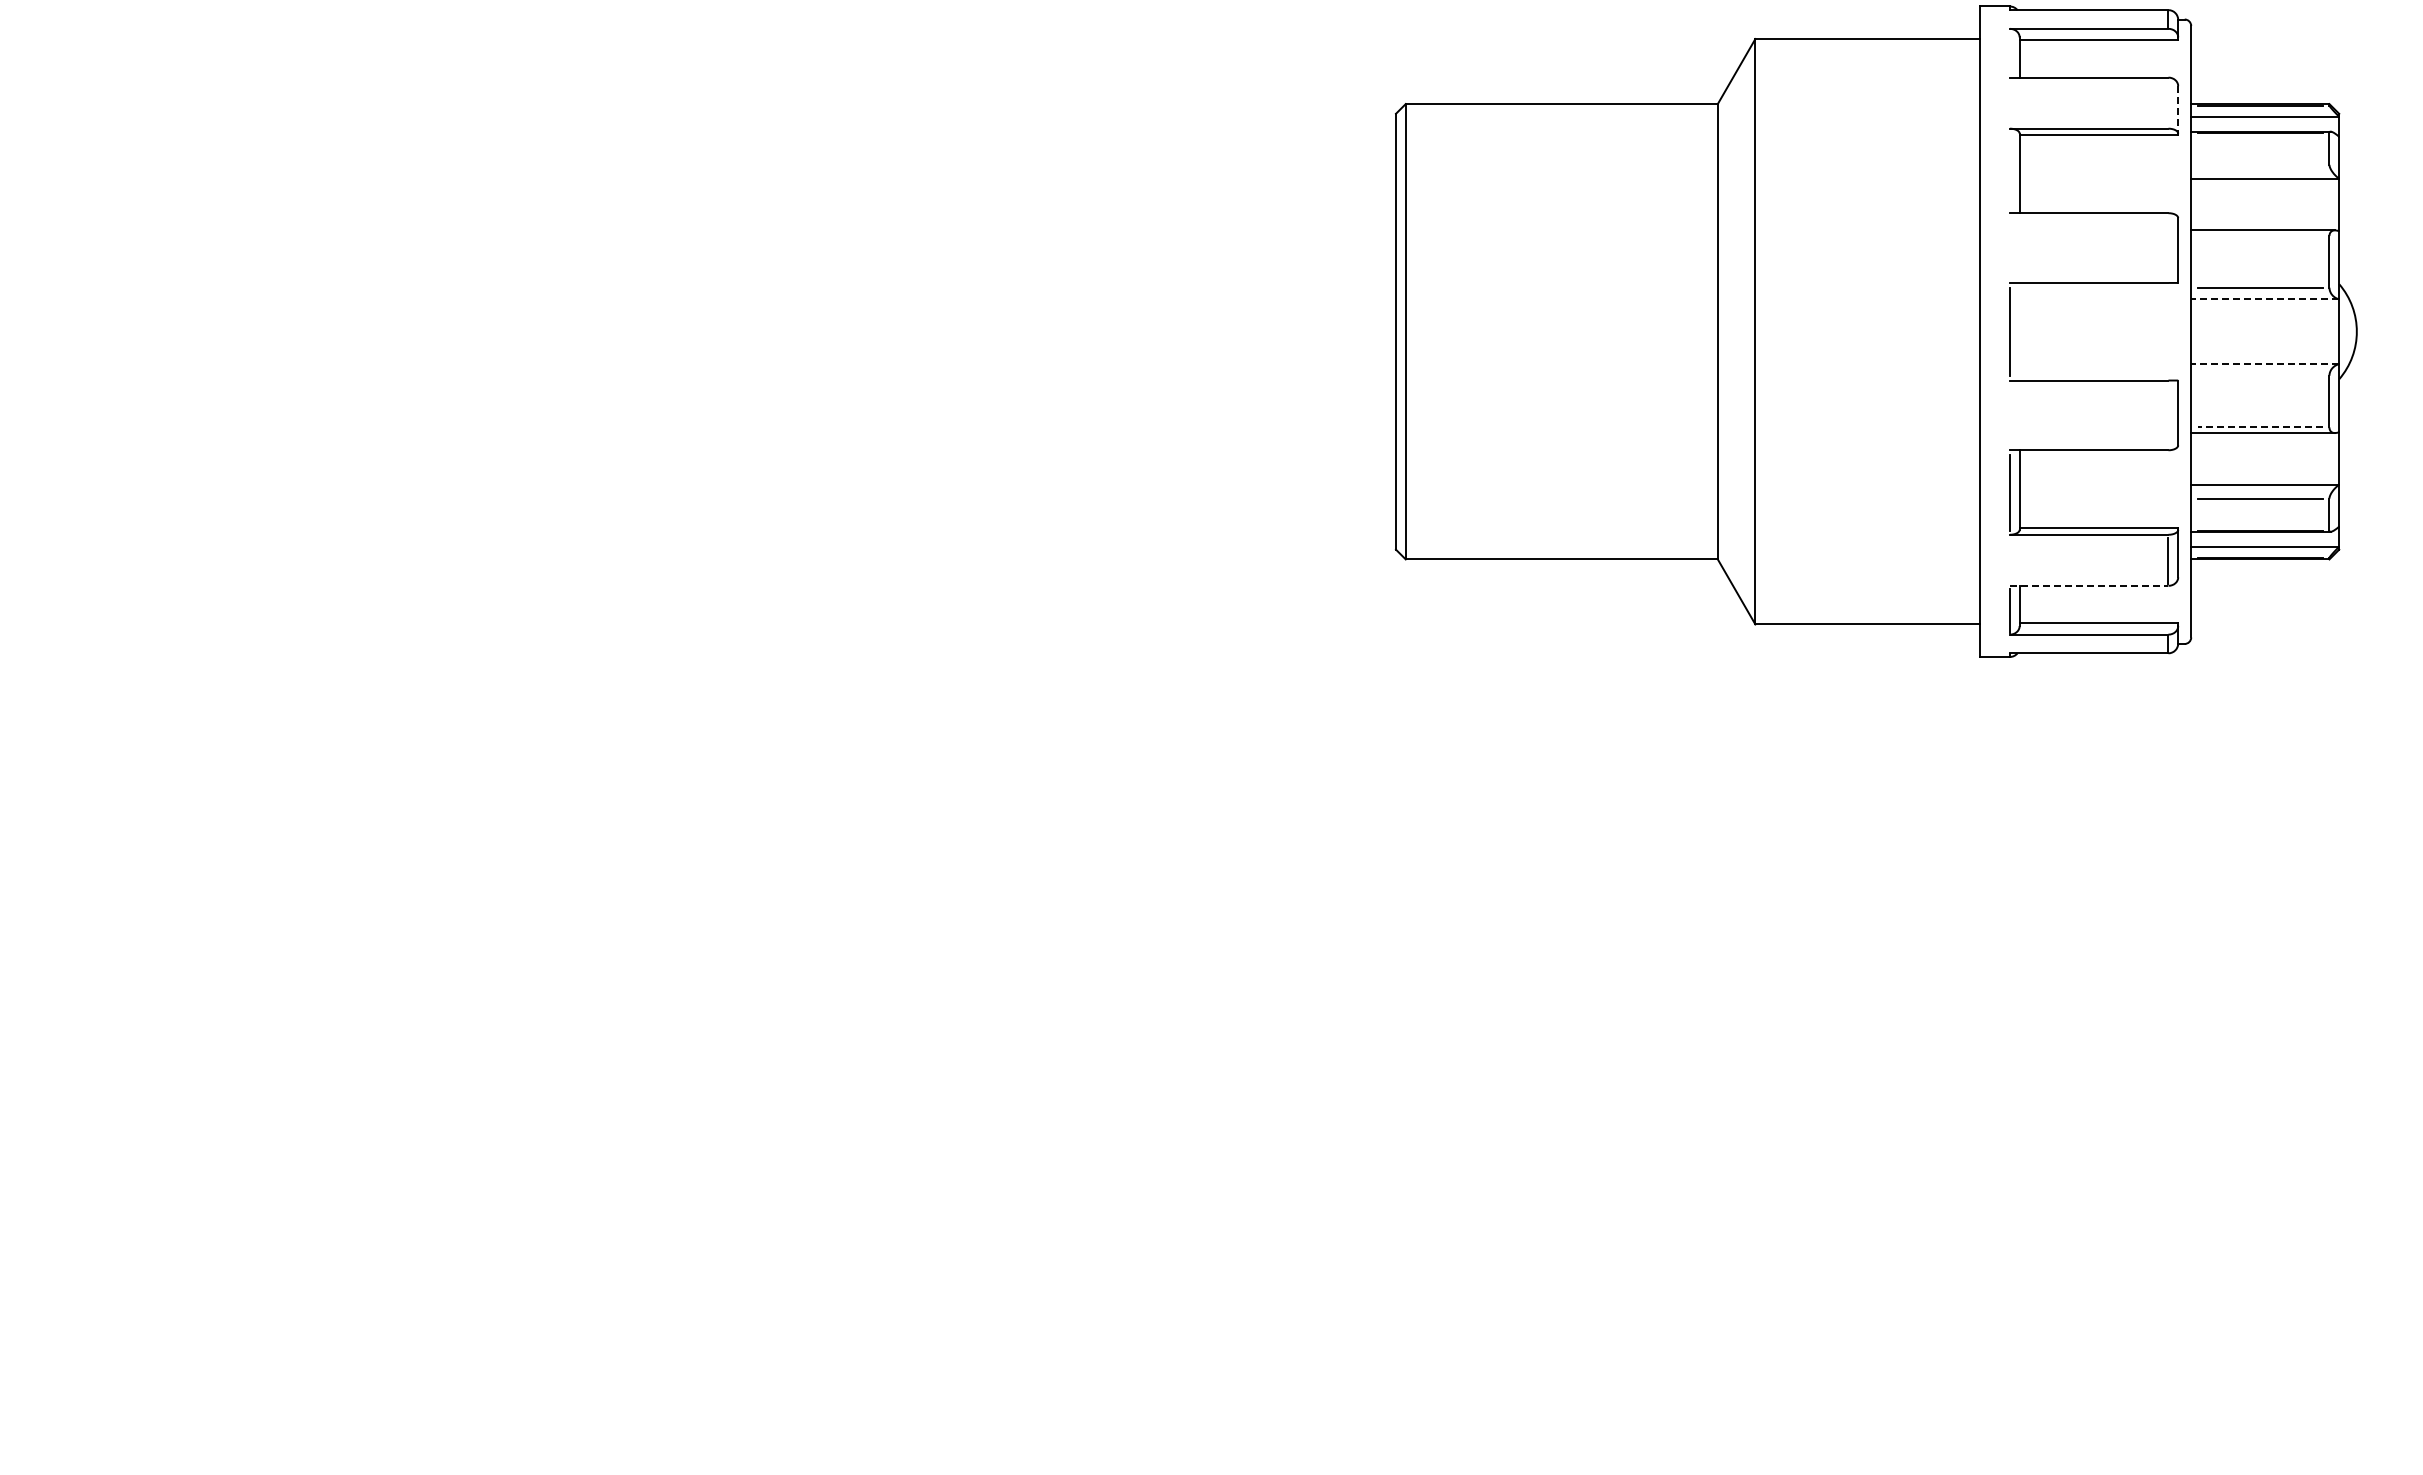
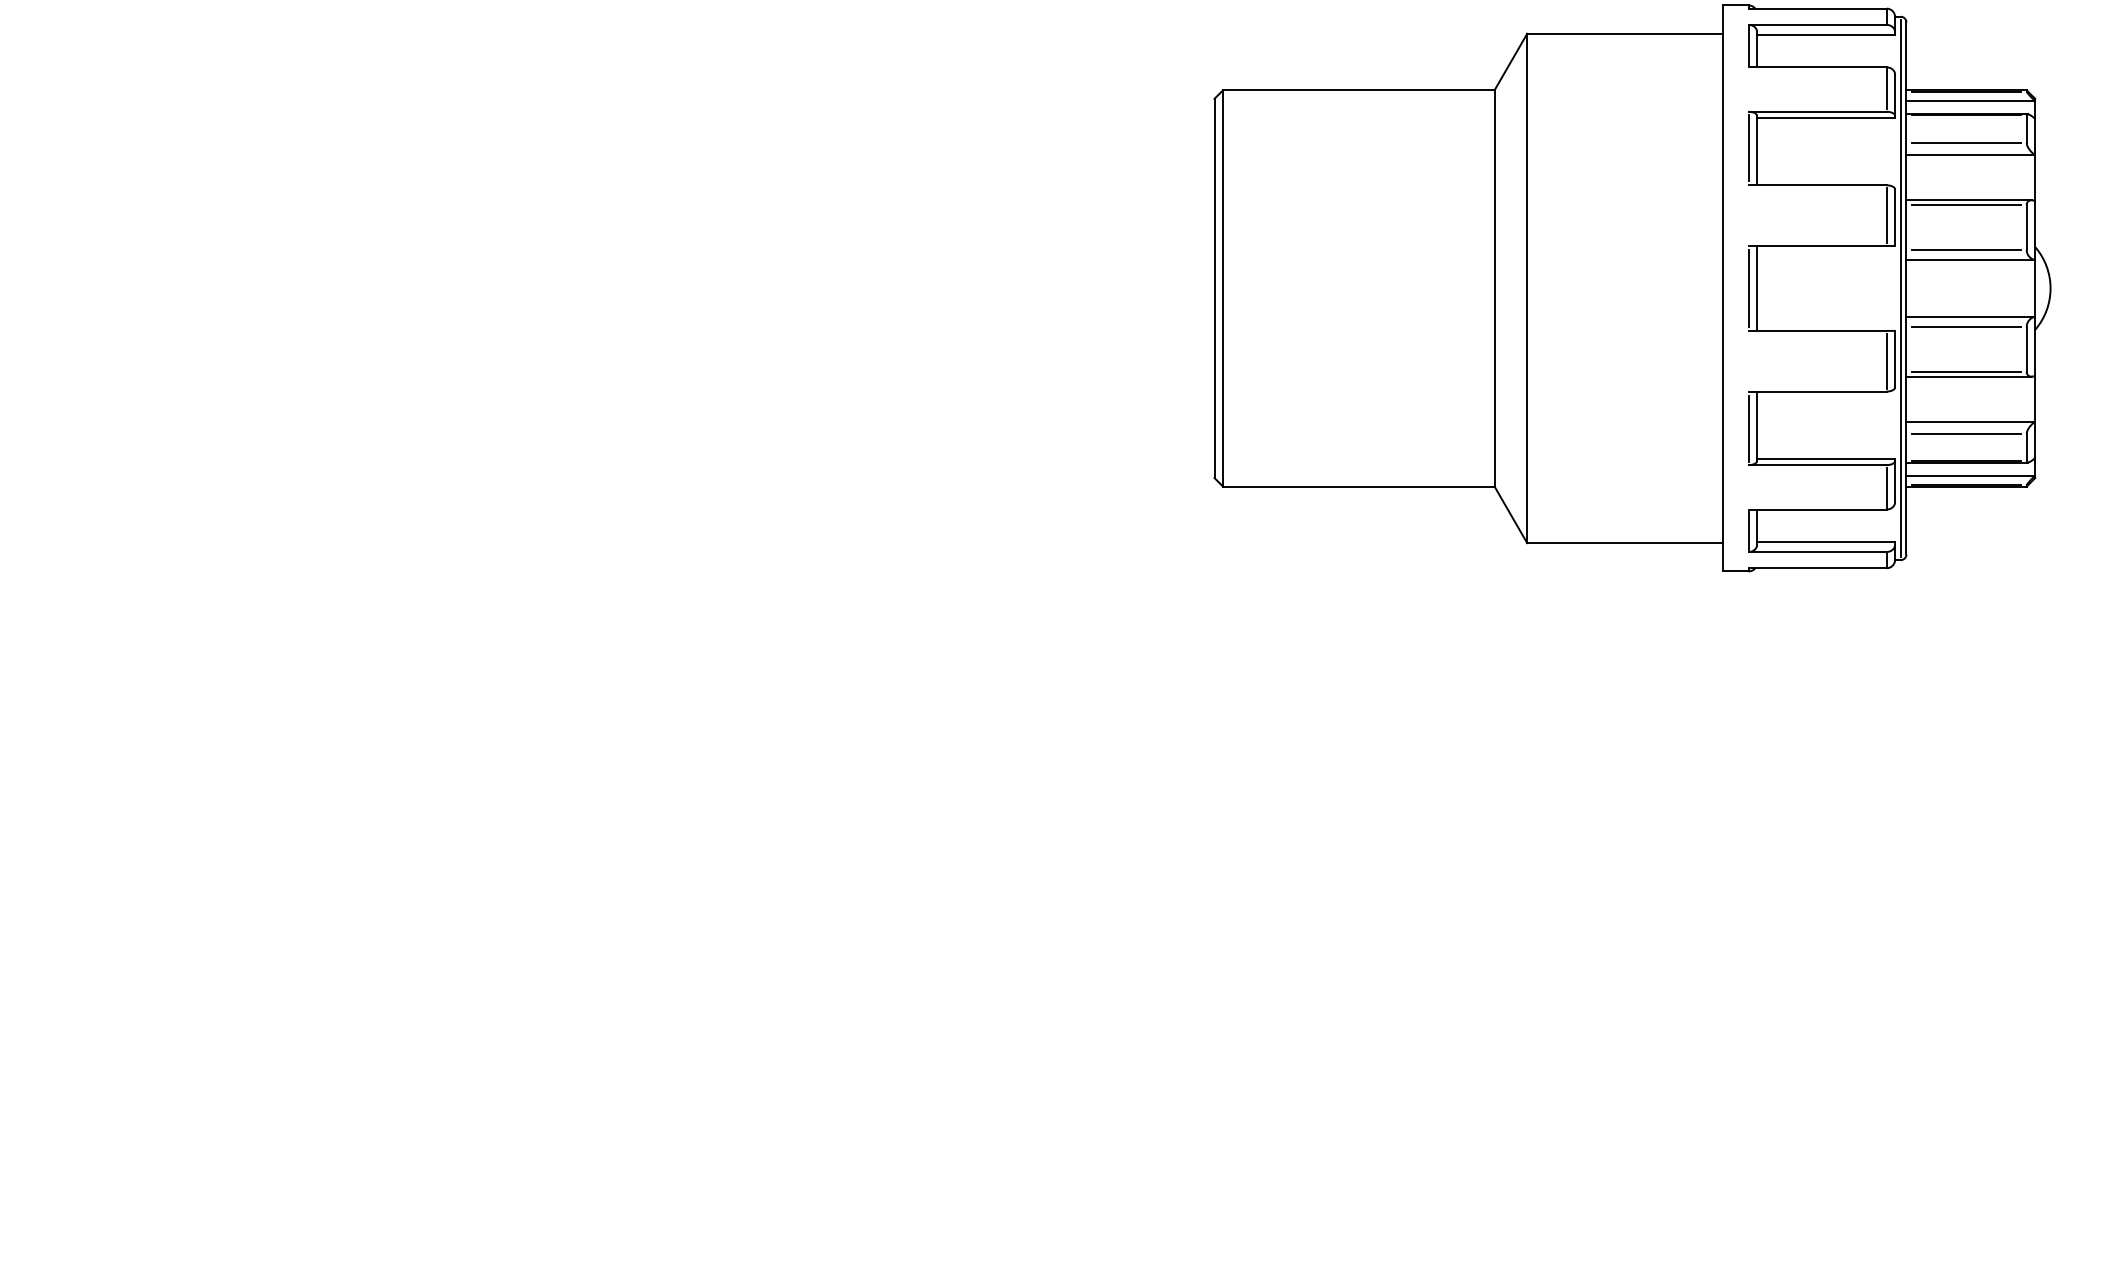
line: (2009, 52) -> (1748, 45), added
line: (2168, 102) -> (1886, 88), added
line: (2178, 109) -> (1895, 95), dashed -> solid
line: (2260, 164) -> (1966, 142), added
line: (2009, 170) -> (1748, 148), added
line: (2260, 236) -> (1966, 205), added
line: (2168, 247) -> (1886, 215), added
line: (2265, 299) -> (1971, 260), dashed -> solid
line: (2019, 331) -> (1757, 288), added
line: (2184, 331) -> (1900, 288), added
line: (2265, 364) -> (1971, 316), dashed -> solid
line: (2260, 375) -> (1966, 326), added
line: (2168, 415) -> (1886, 361), added
line: (2259, 427) -> (1965, 371), dashed -> solid
line: (2089, 585) -> (1817, 509), dashed -> solid

